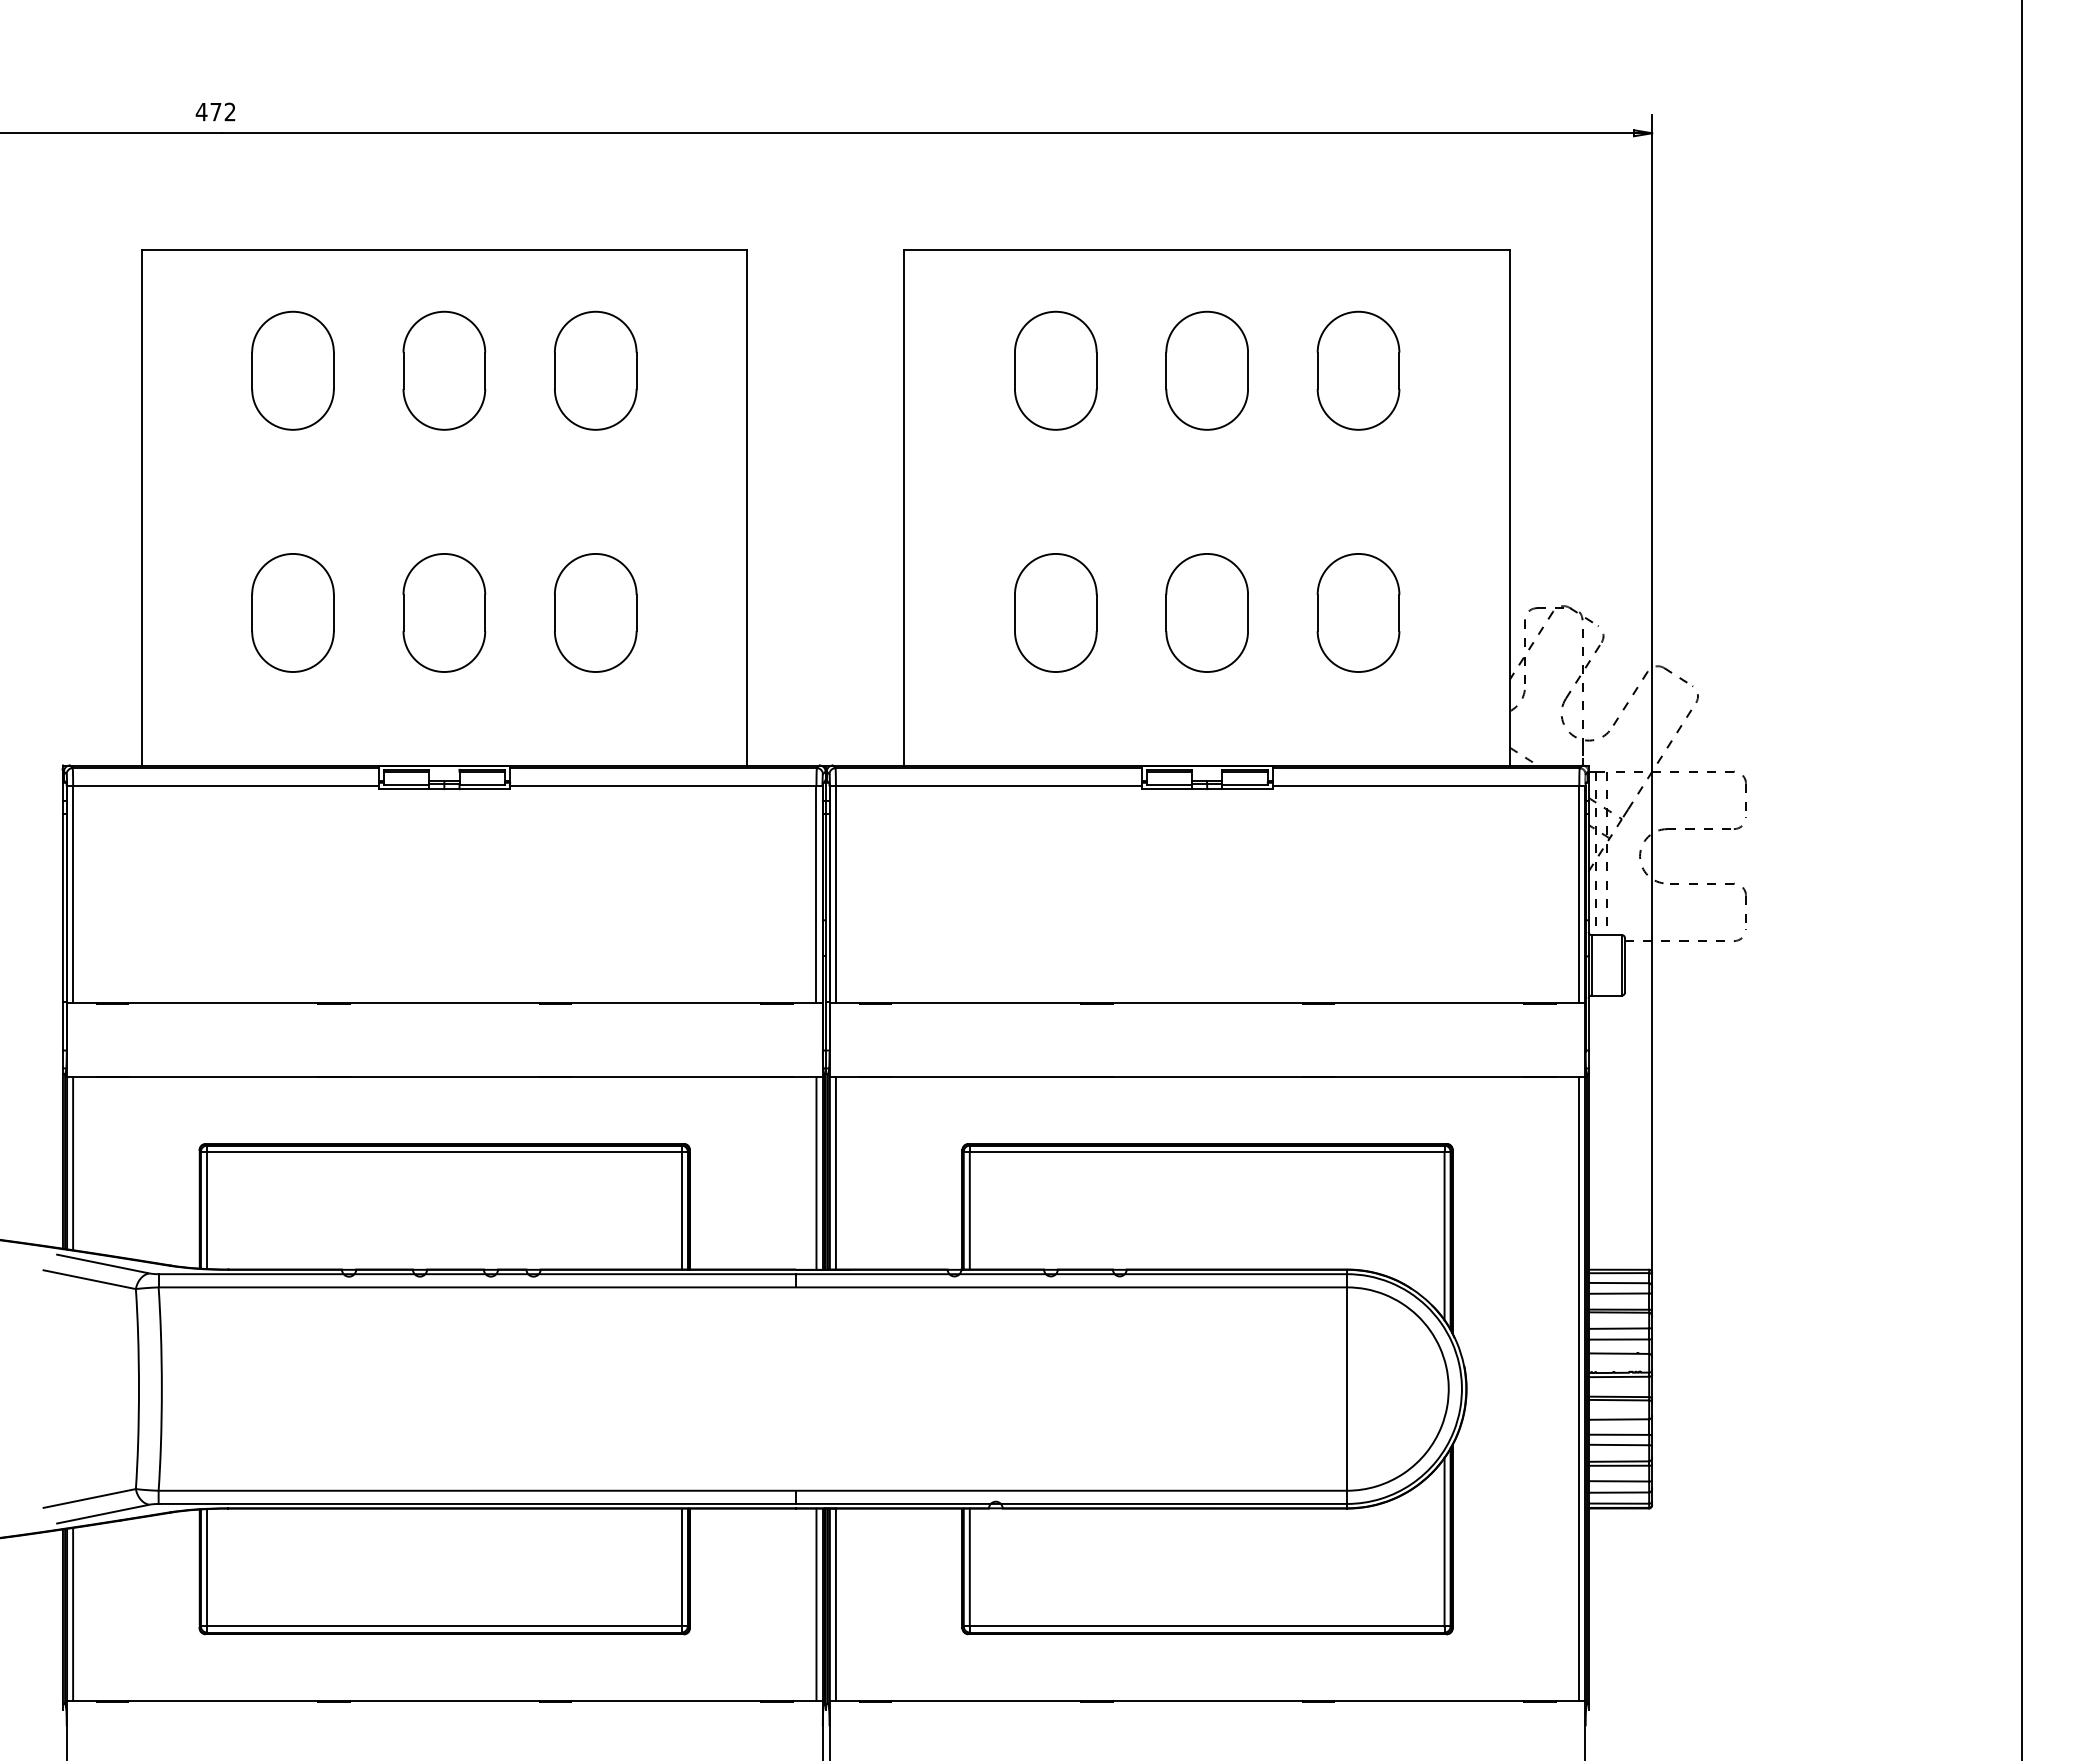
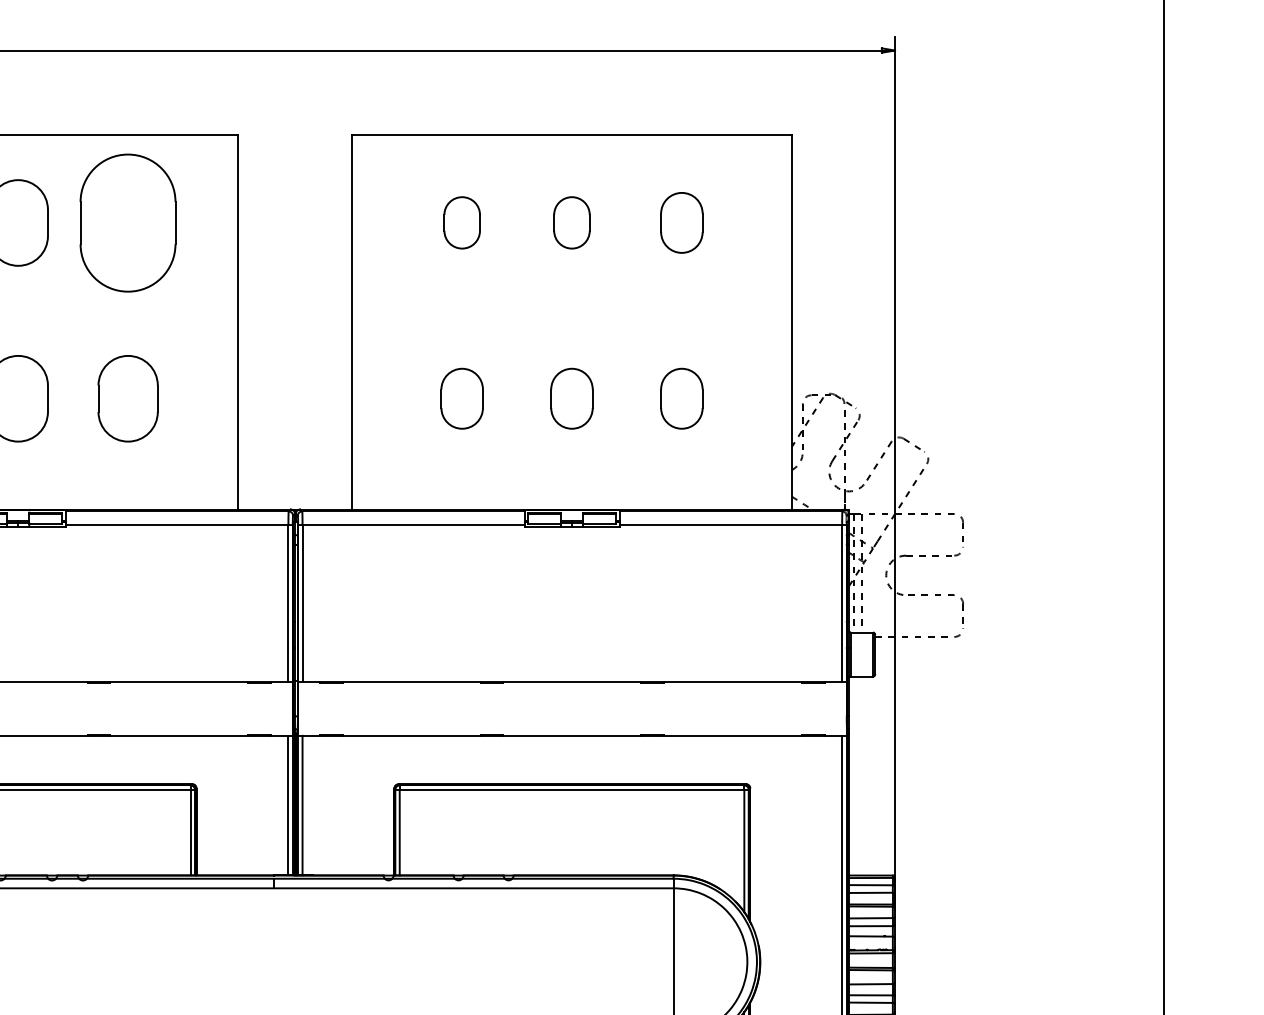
part: (595, 370) -> (128, 222), size x1.6
part: (1055, 370) -> (461, 222), size x0.6
part: (1206, 370) -> (571, 222), size x0.6
part: (1358, 370) -> (681, 222), size x0.7
part: (1055, 612) -> (461, 398), size x0.7
part: (1206, 612) -> (571, 398), size x0.7
part: (1358, 612) -> (681, 398), size x0.7

